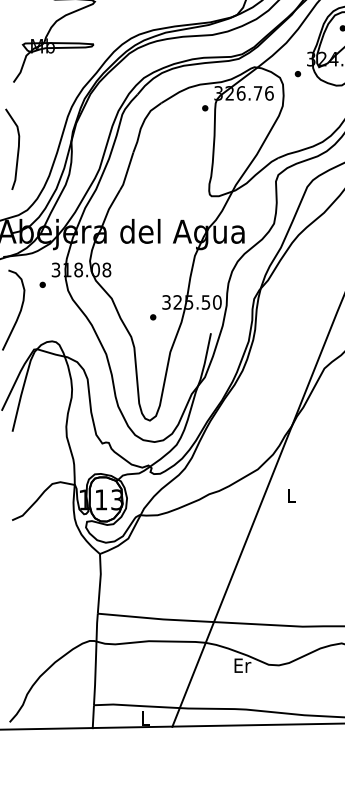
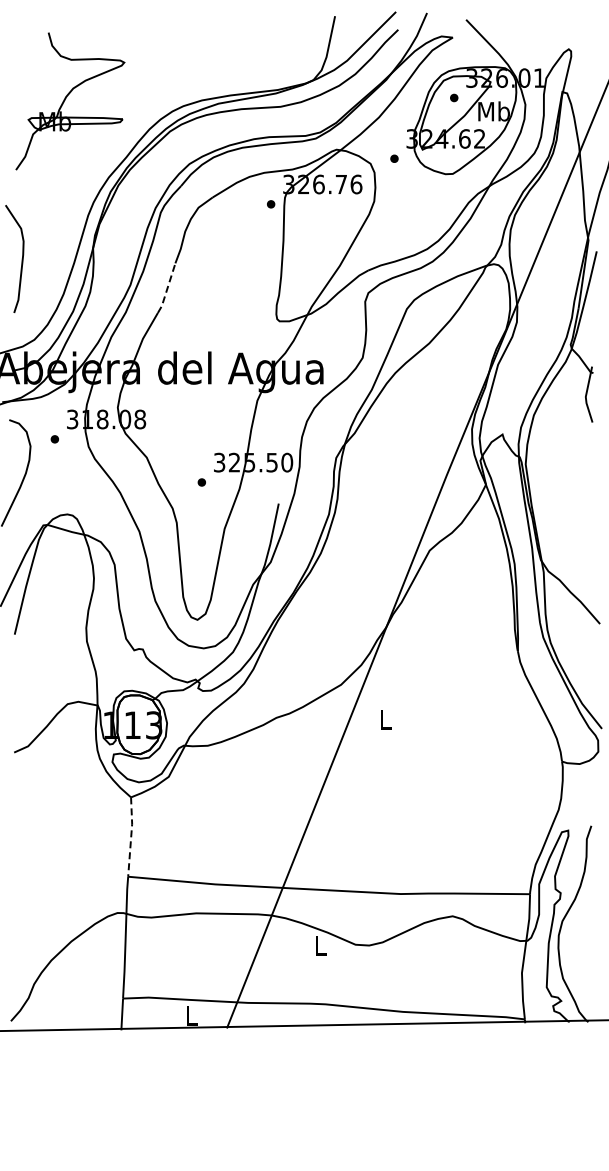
line: (127, 172) -> (167, 289), solid -> dashed
line: (100, 584) -> (131, 837), solid -> dashed
text: (243, 665) -> (321, 945), Er -> L

